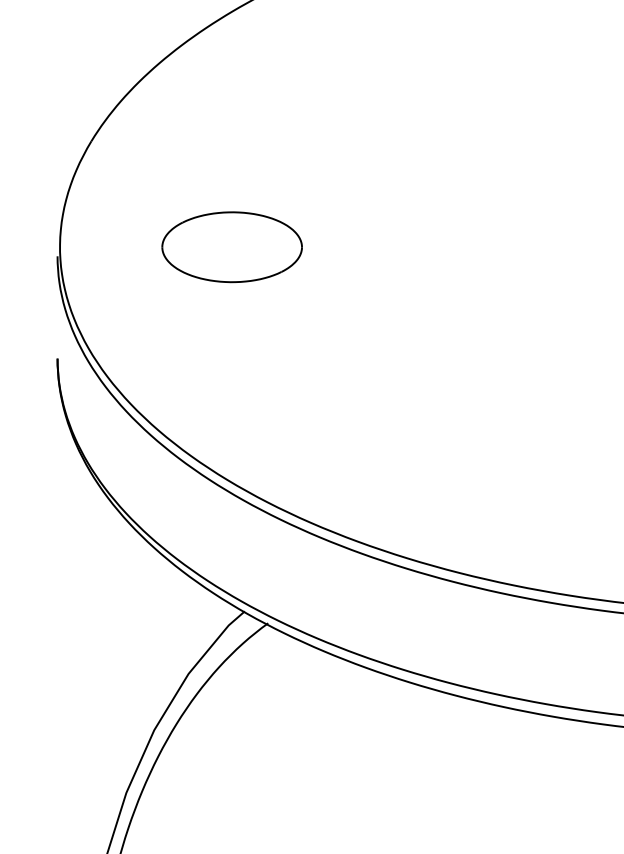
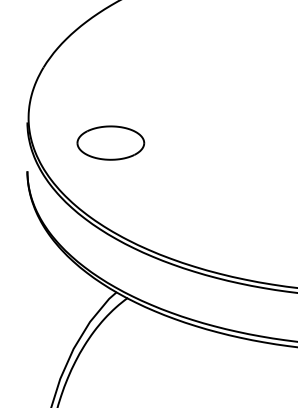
part: (231, 245) -> (110, 142), moved

